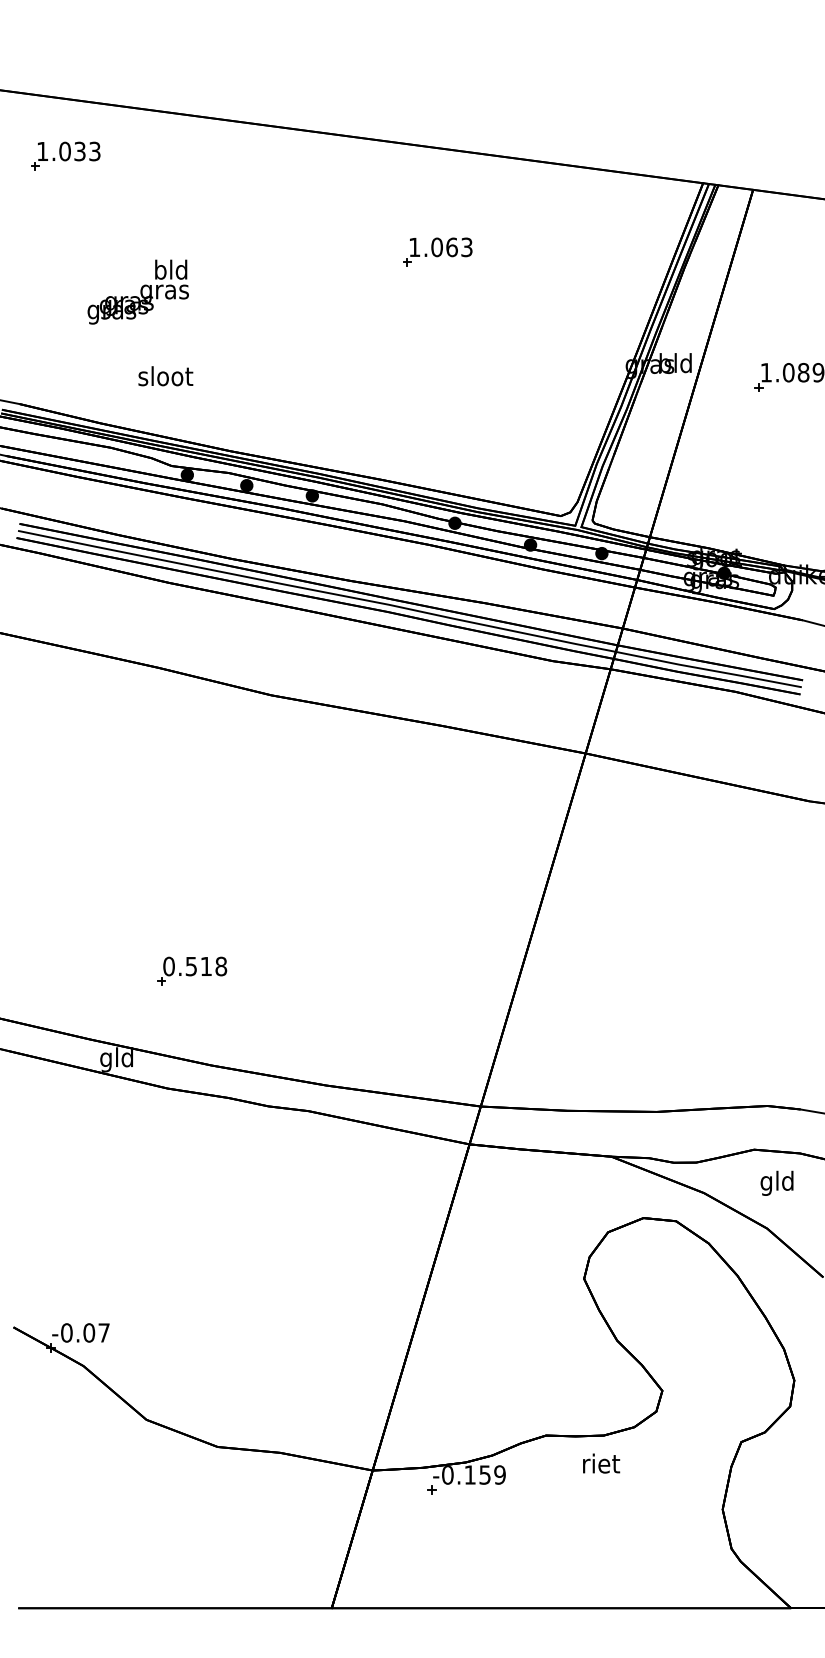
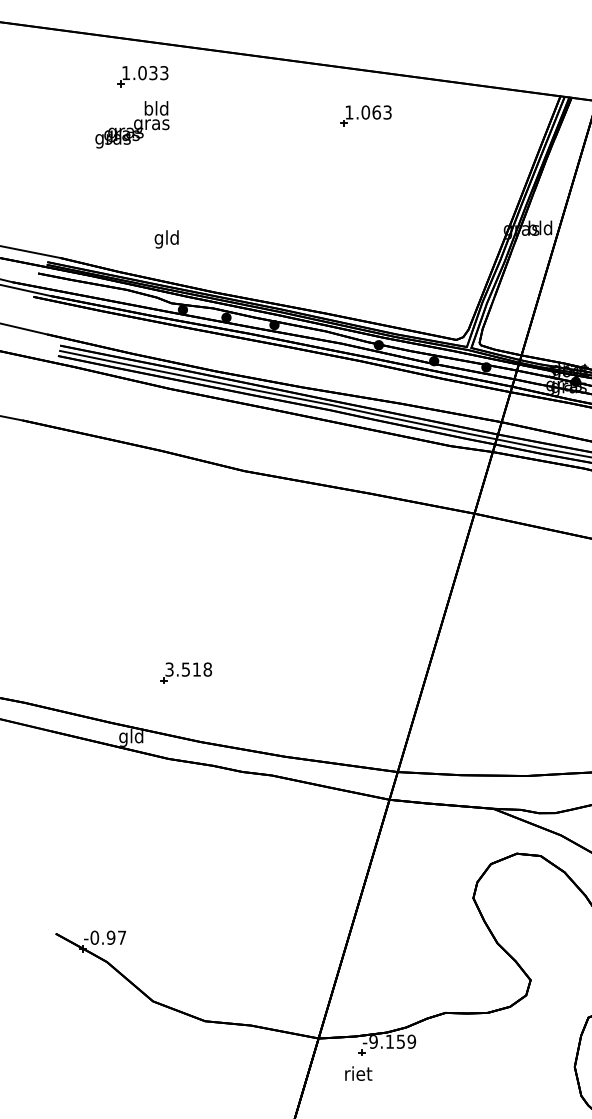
part: (65, 155) -> (142, 76), moved
part: (437, 251) -> (366, 115), moved
text: (137, 291) -> (131, 124), moved
text: (165, 378) -> (166, 239), sloot -> gld
text: (168, 966) -> (169, 669), 0.518 -> 3.518
text: (89, 1332) -> (111, 937), -0.07 -> -0.97
text: (601, 1463) -> (358, 1073), moved
text: (447, 1475) -> (373, 1042), -0.159 -> -9.159

